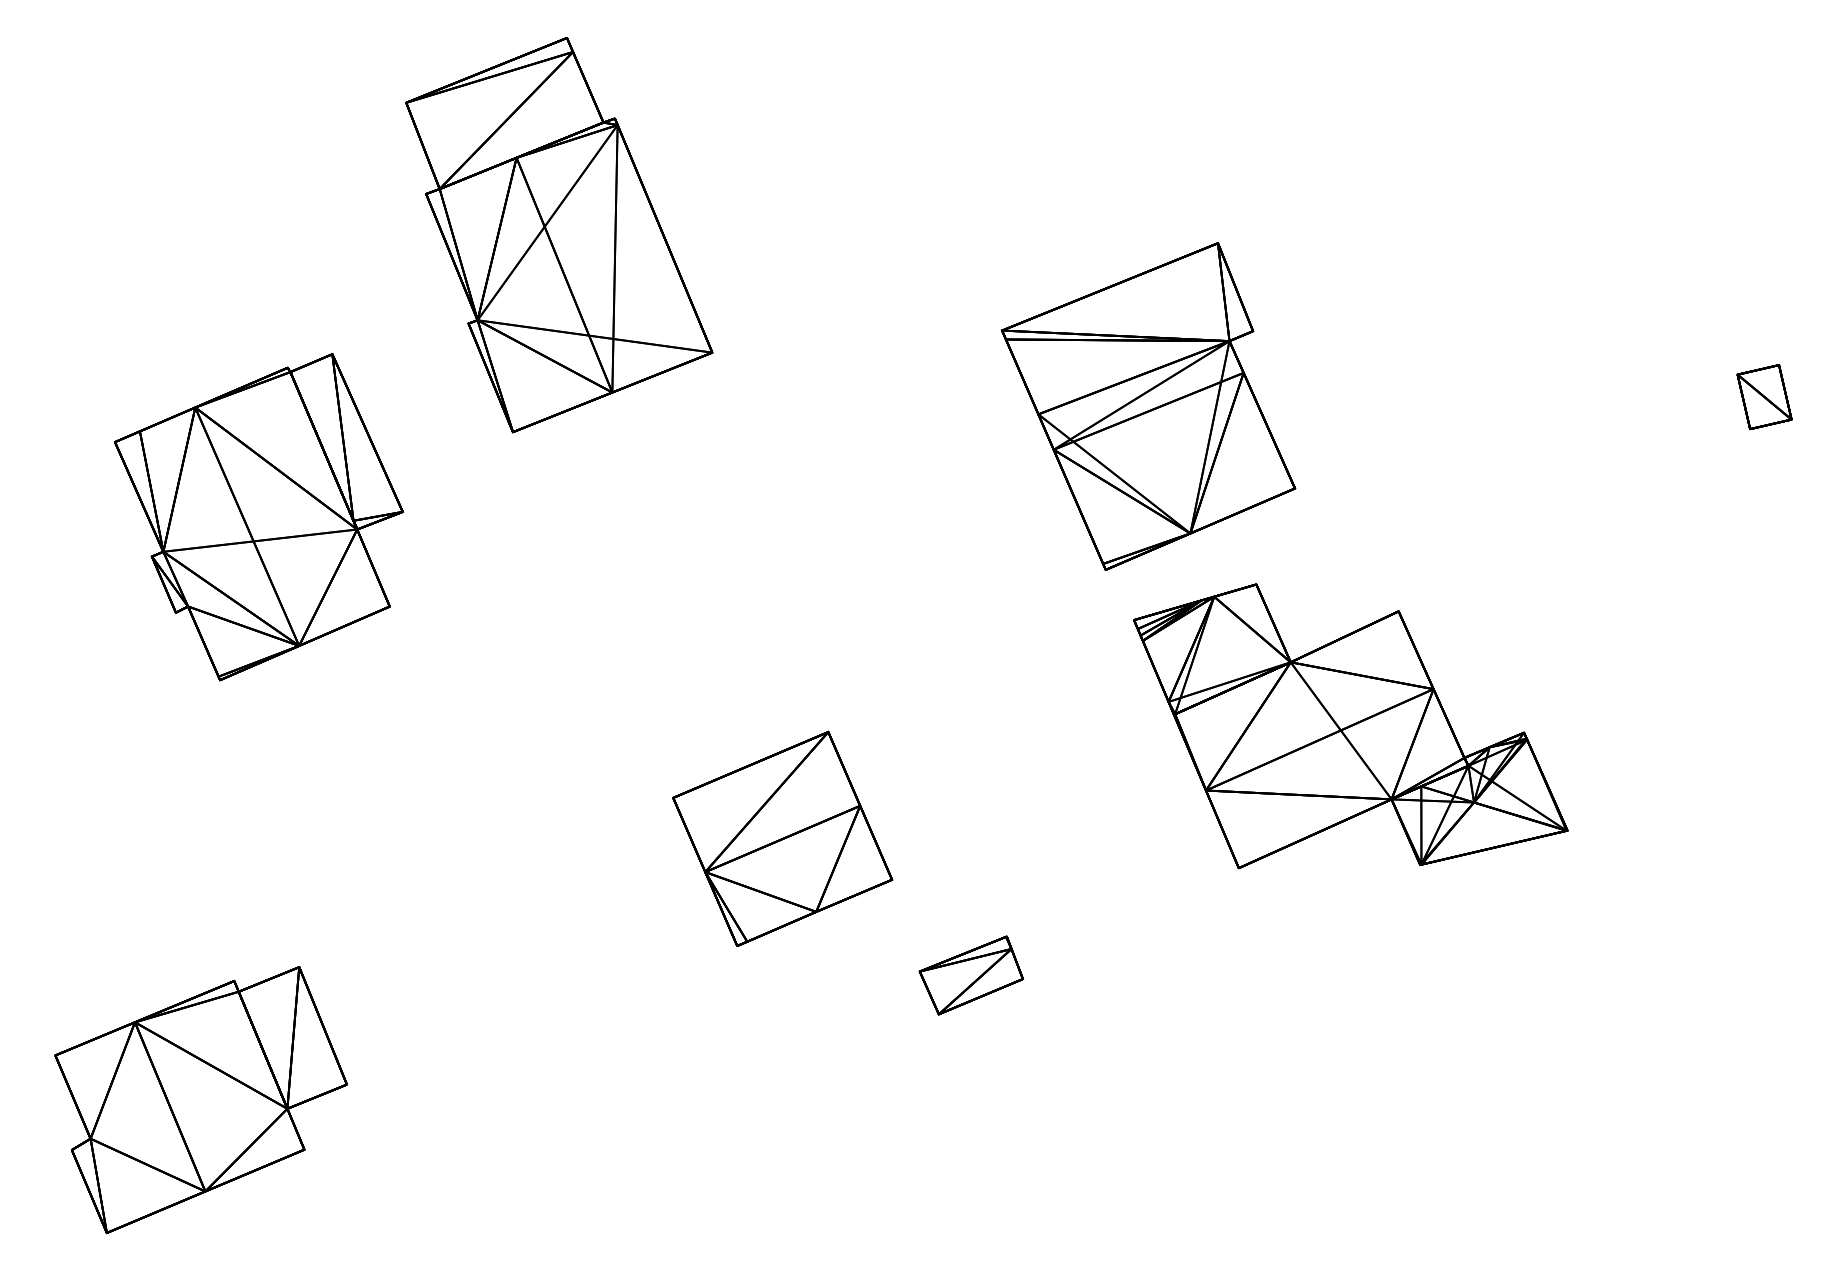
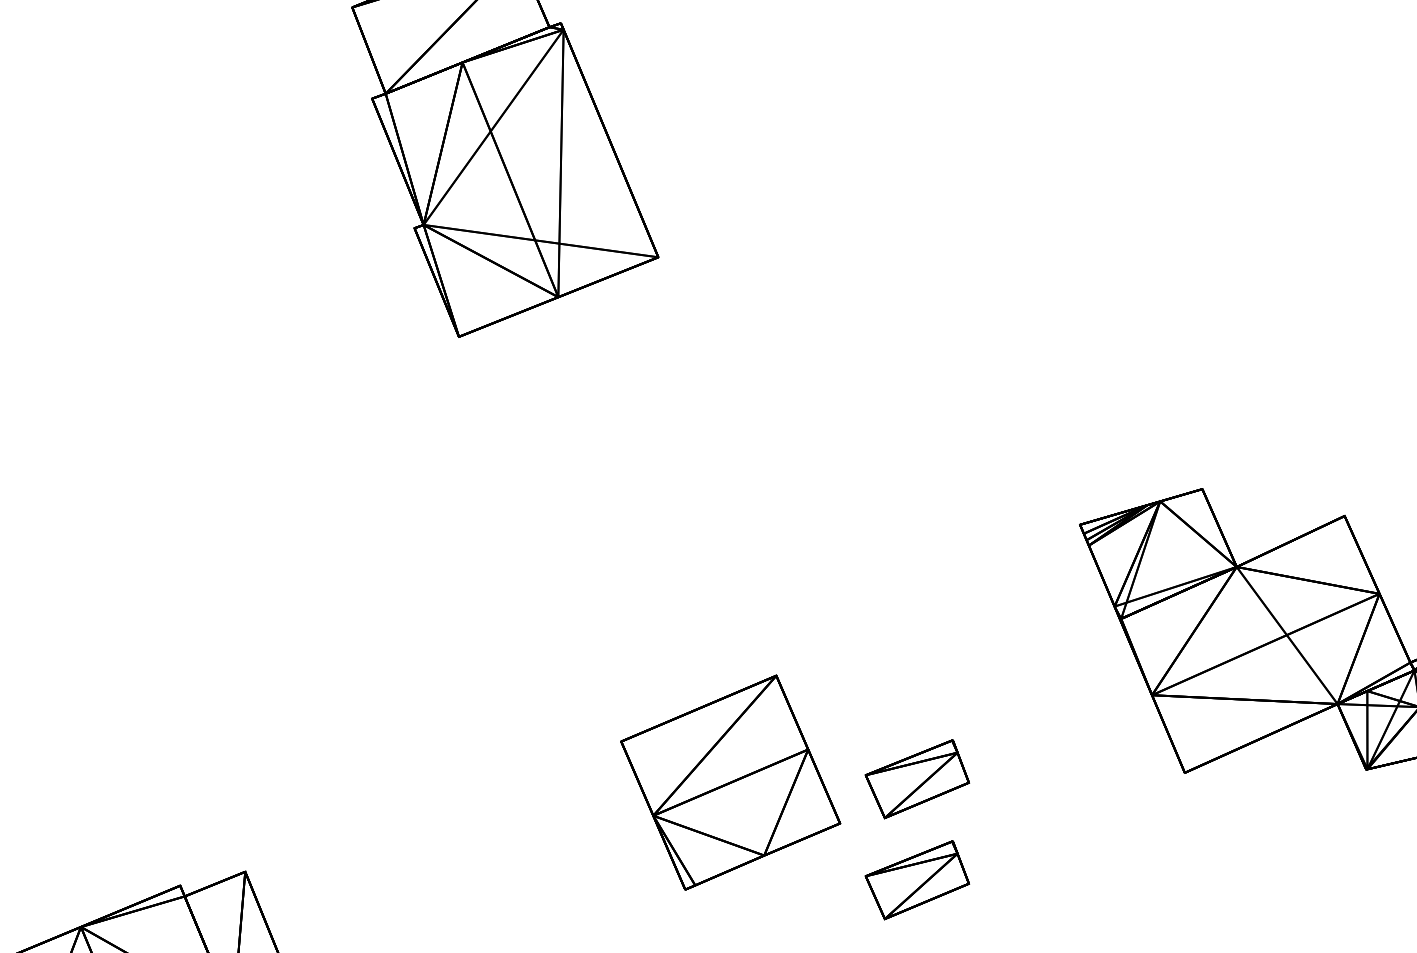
part: (1148, 406) -> (1094, 311), removed
part: (258, 517) -> (204, 422), removed
part: (782, 838) -> (730, 782), moved
part: (971, 874) -> (917, 779), added

